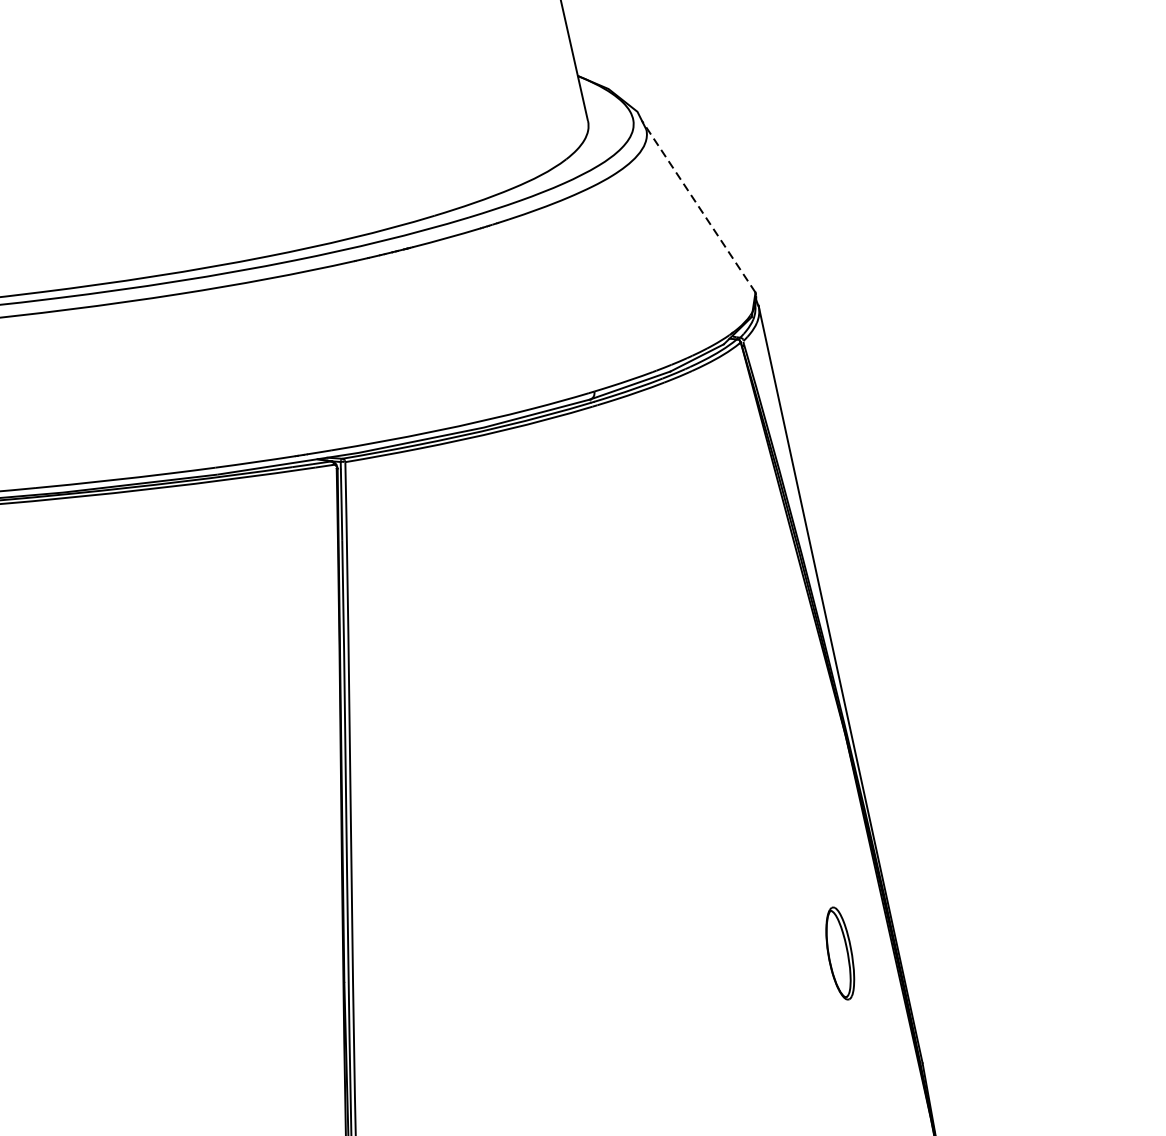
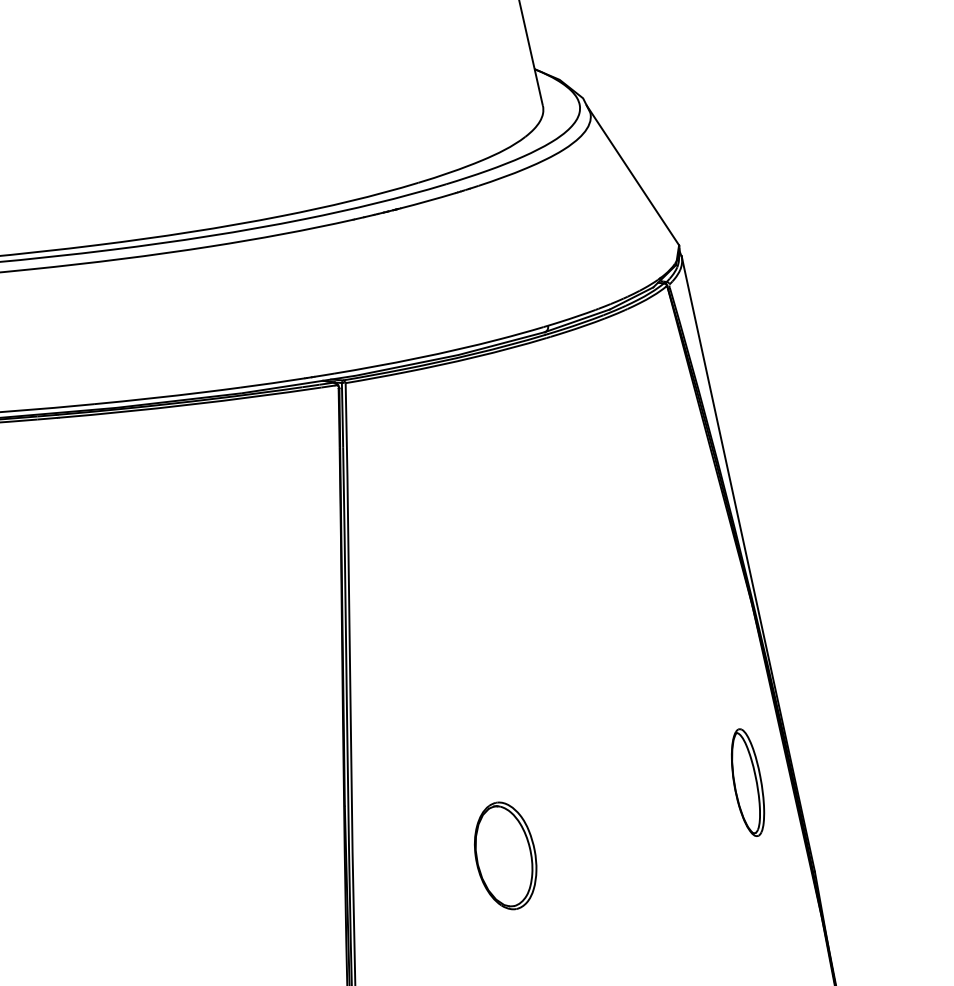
line: (698, 206) -> (632, 175), dashed -> solid
part: (839, 953) -> (747, 782), size x1.43
part: (541, 1043) -> (505, 855), added

